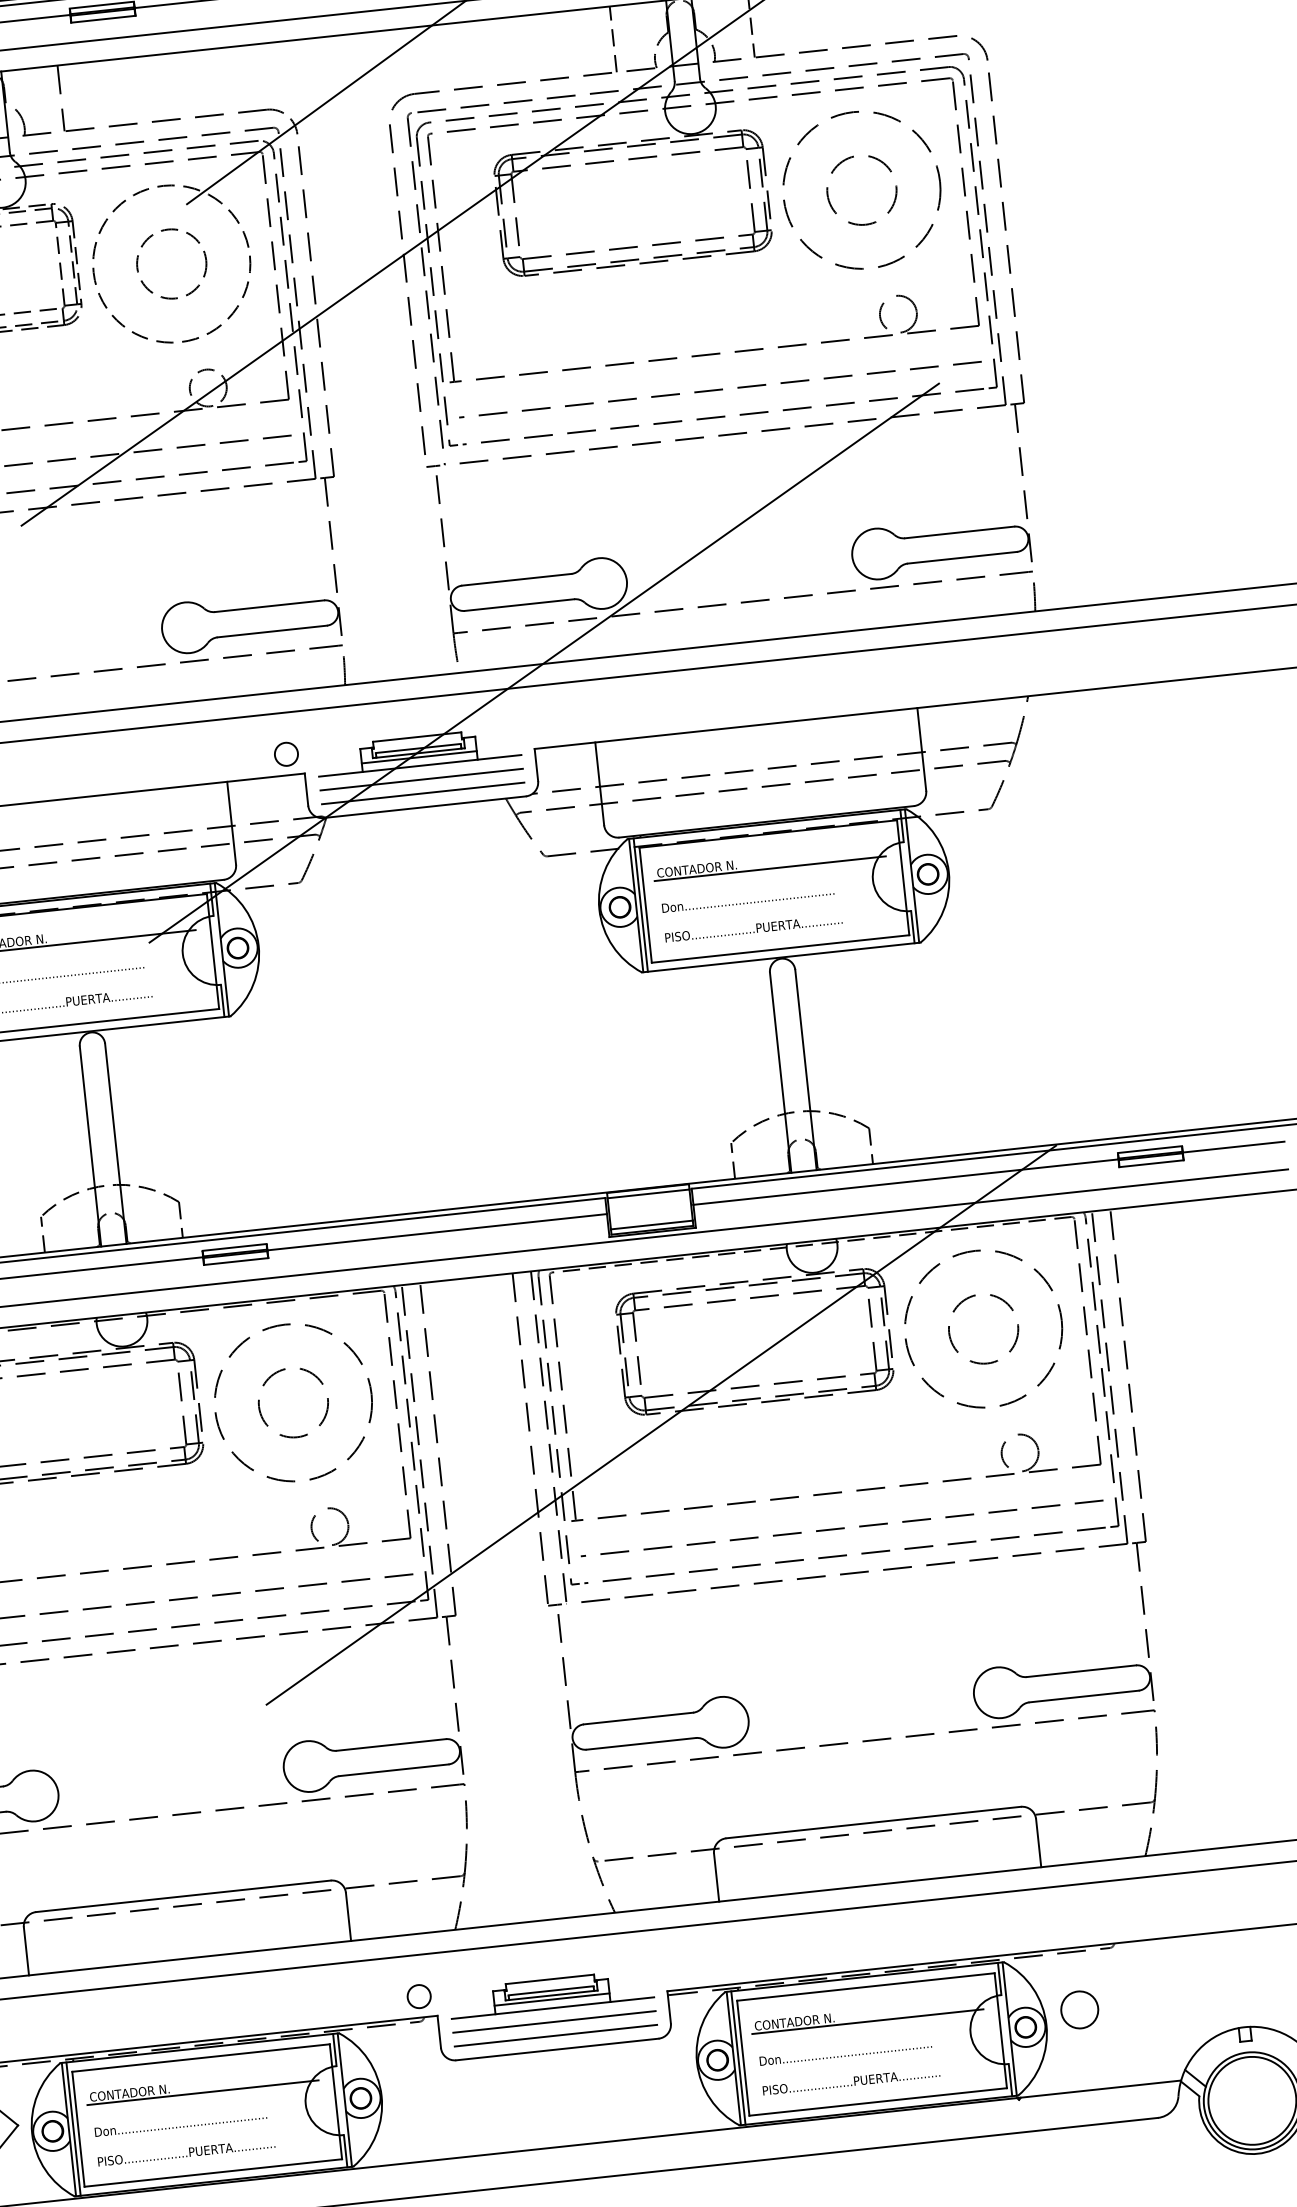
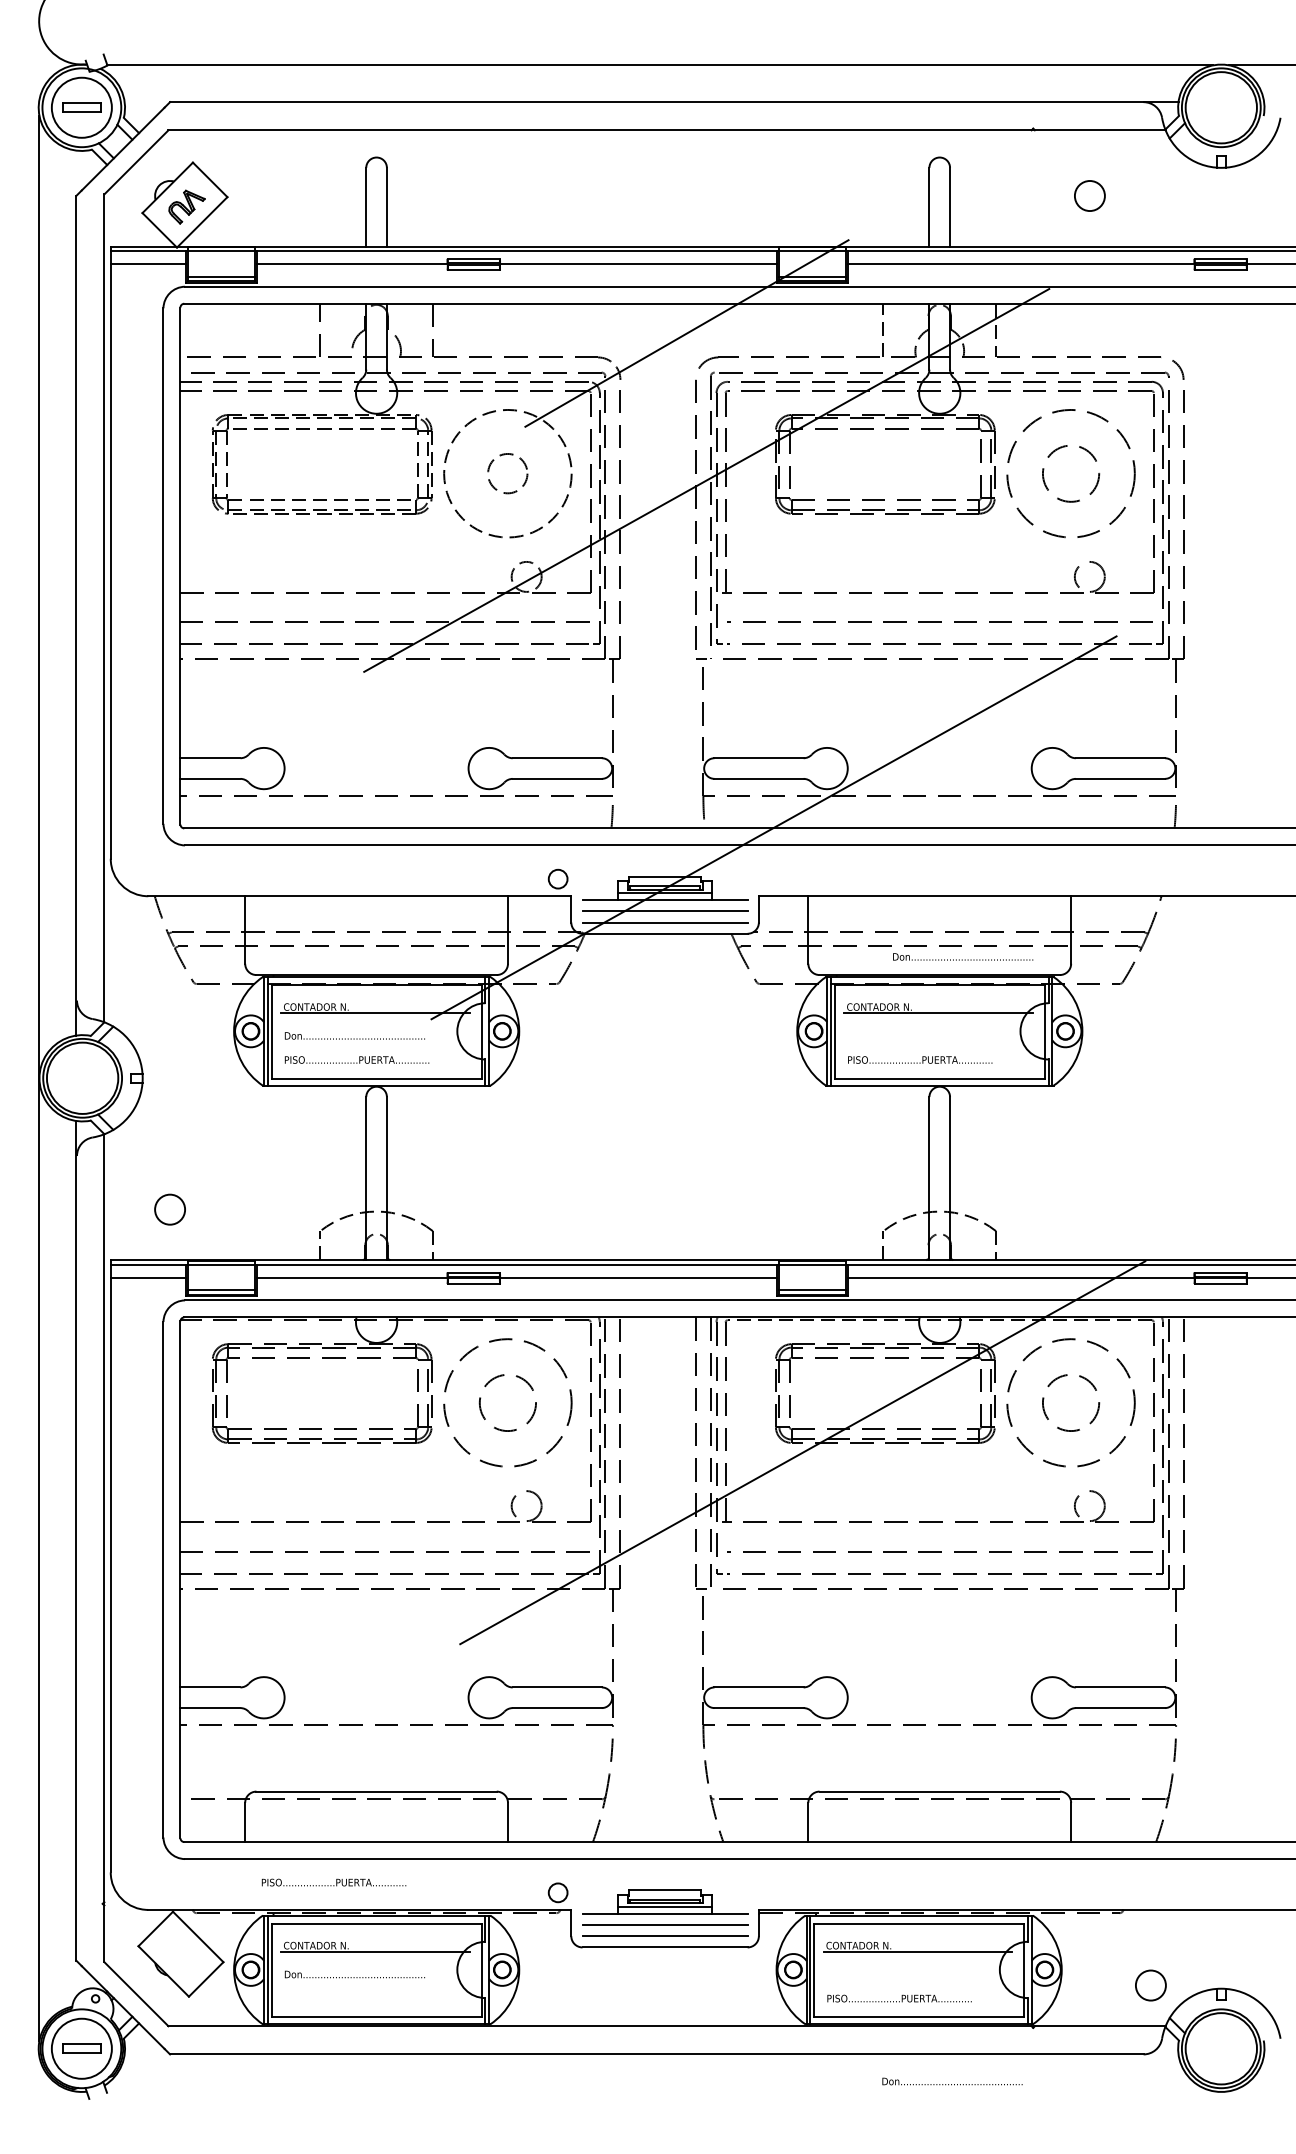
circle: (171, 263) -> (507, 473), size x0.7
text: (748, 898) -> (963, 956), moved
circle: (1079, 2009) -> (1150, 1985), moved
text: (845, 2052) -> (952, 2081), moved
text: (185, 2152) -> (333, 1882), moved

